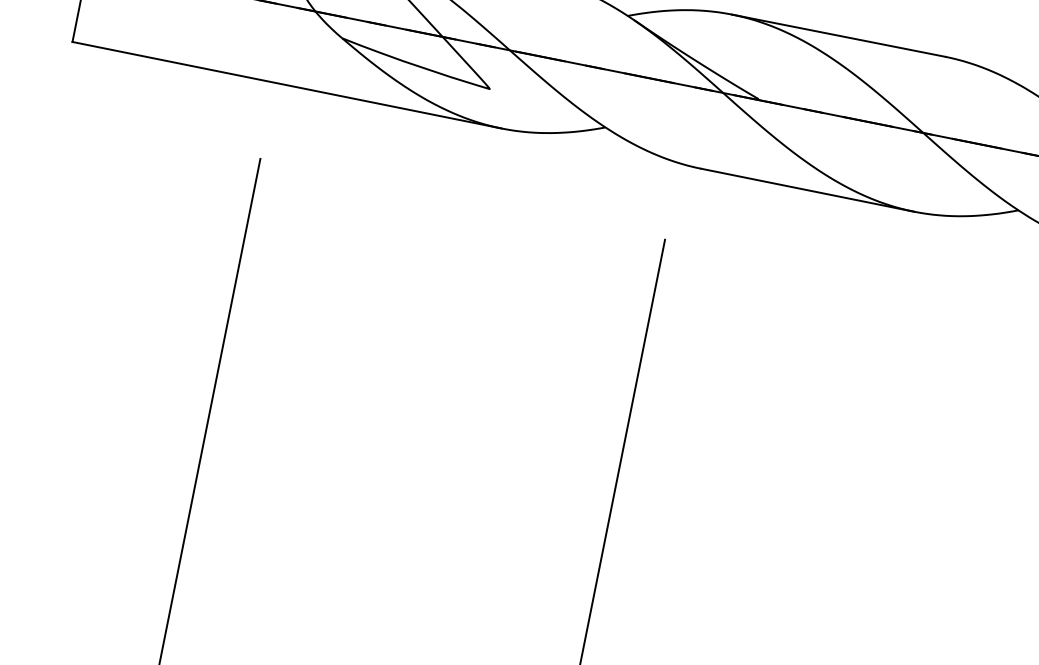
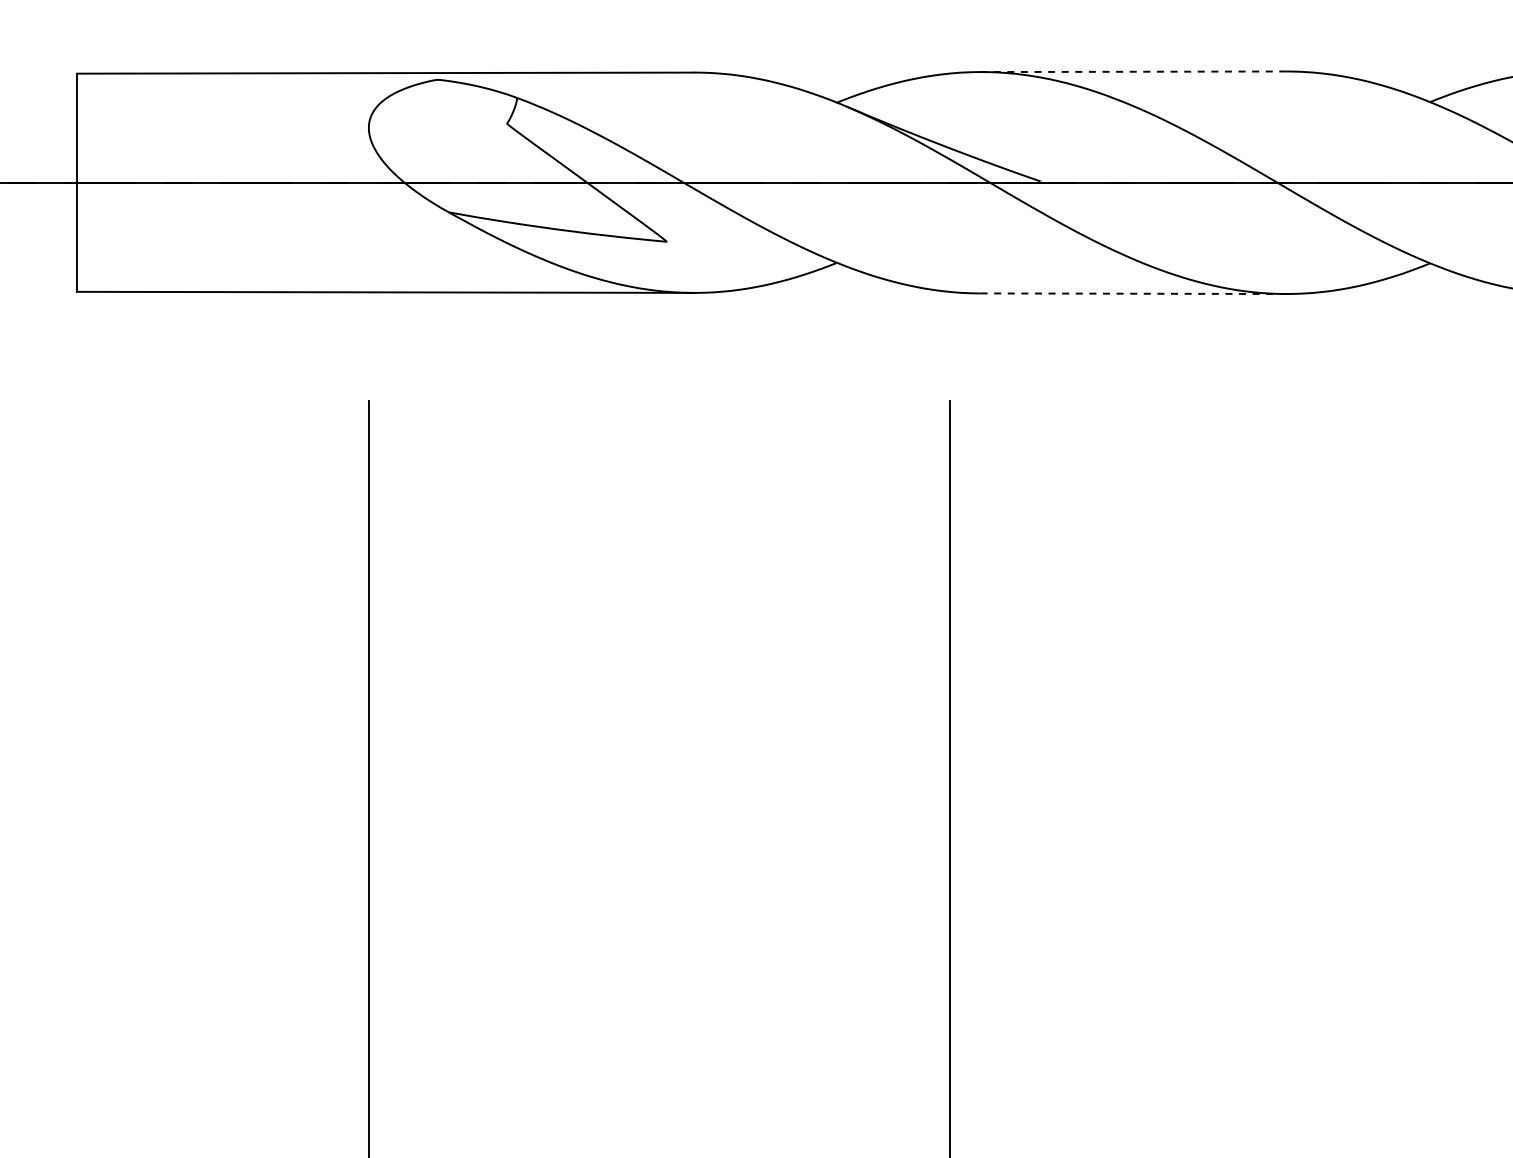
line: (838, 35) -> (1133, 71), solid -> dashed
line: (807, 190) -> (1133, 293), solid -> dashed

